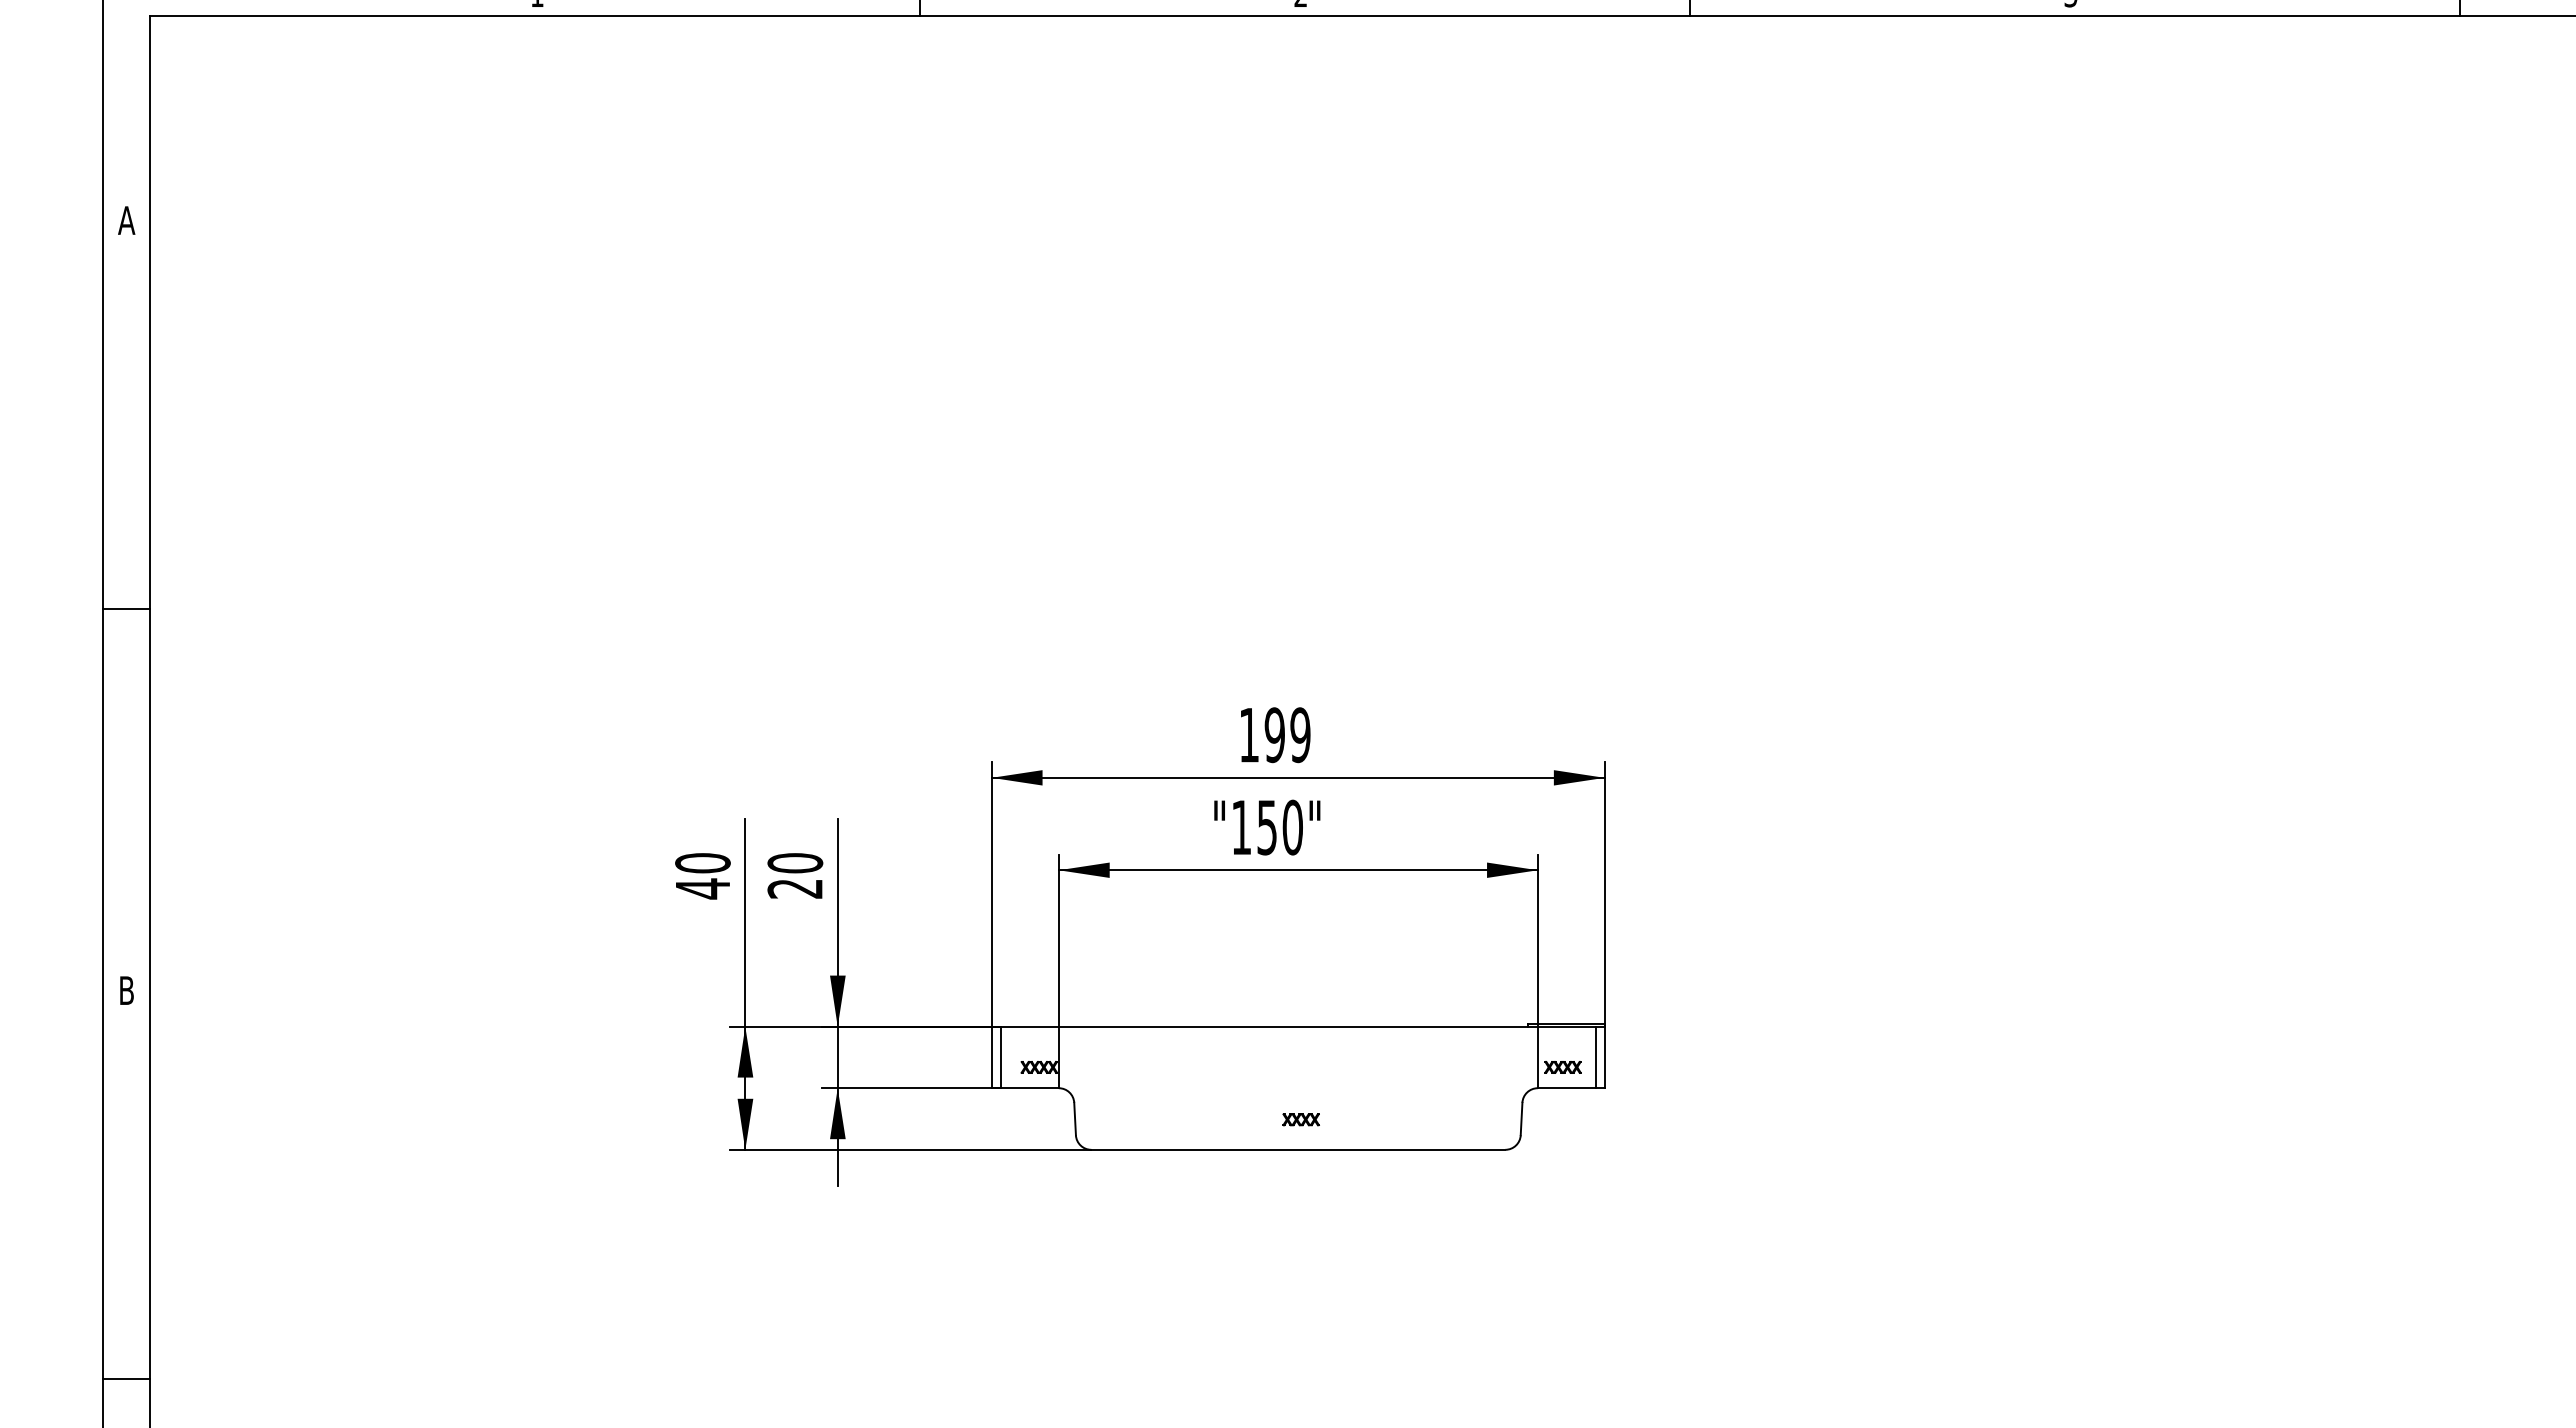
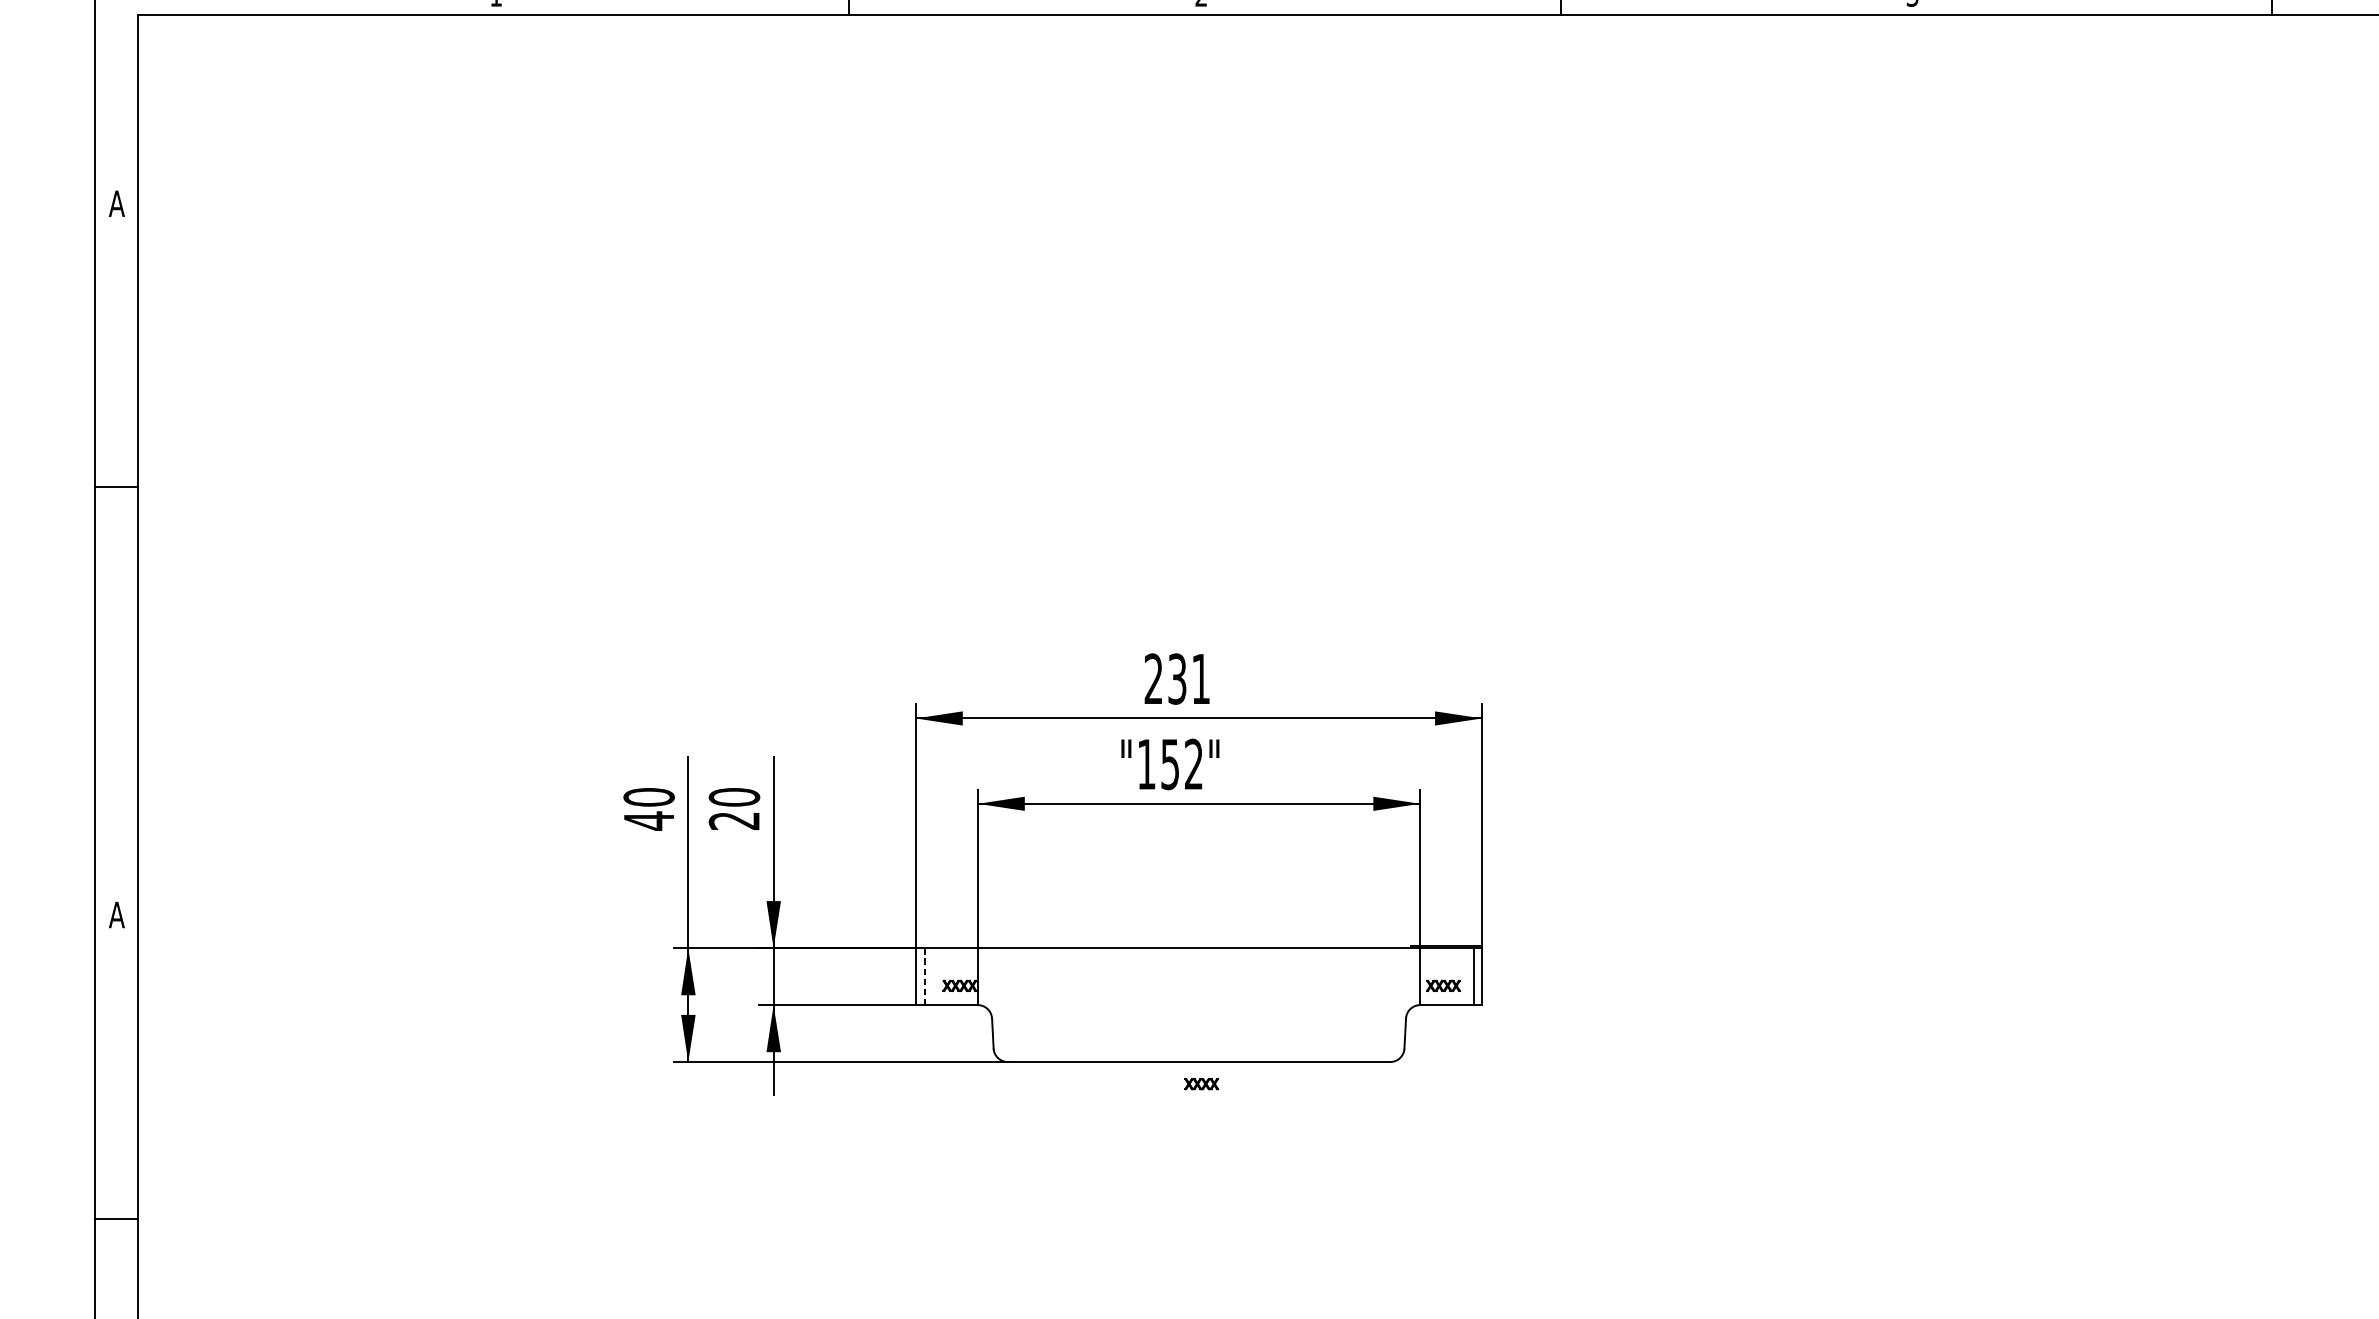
line: (126, 609) -> (116, 487), moved
text: (1274, 735) -> (1177, 679), 199 -> 231
text: (1292, 827) -> (1193, 764), "150" -> "152"
text: (126, 990) -> (116, 914), B -> A
line: (1001, 1057) -> (924, 976), solid -> dashed
part: (1300, 1119) -> (1201, 1083), moved
line: (126, 1379) -> (116, 1218), moved

